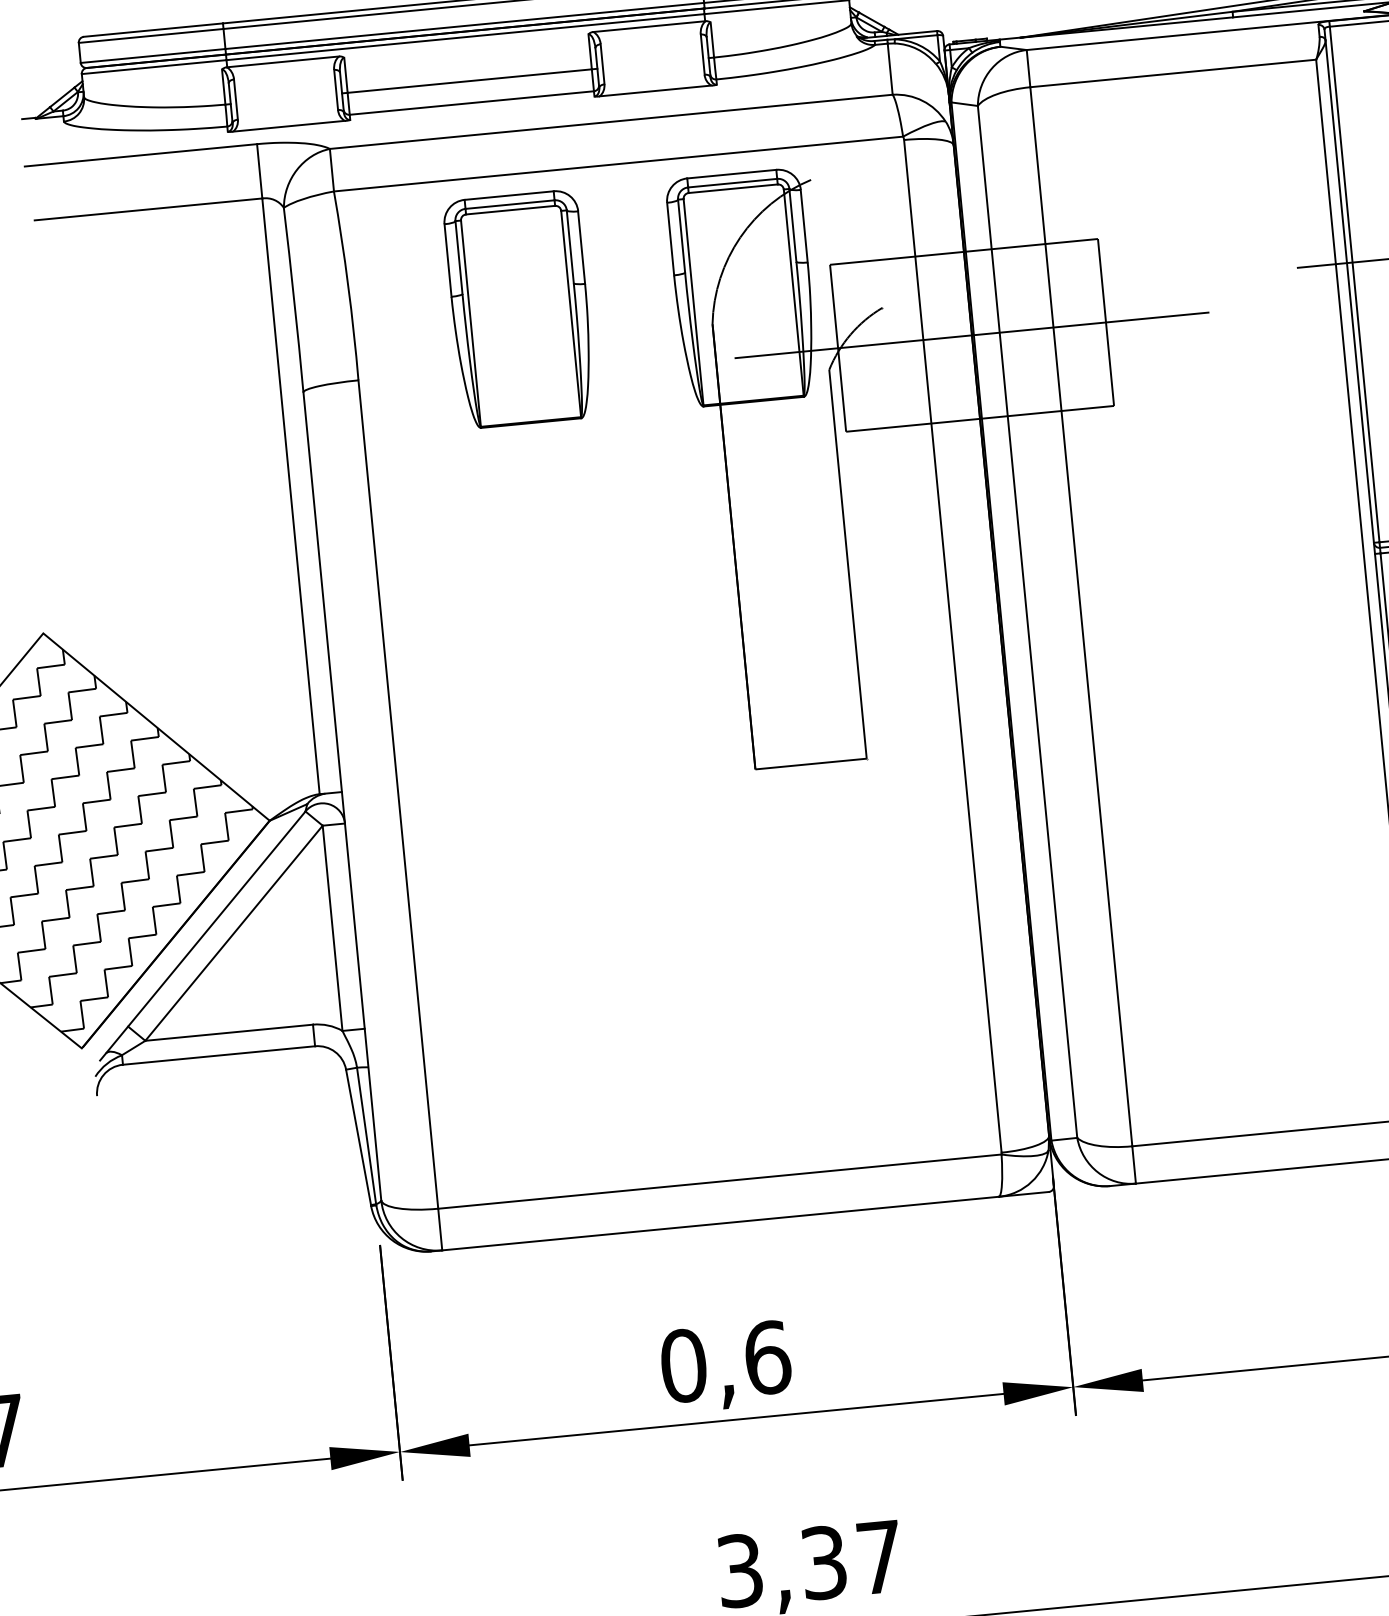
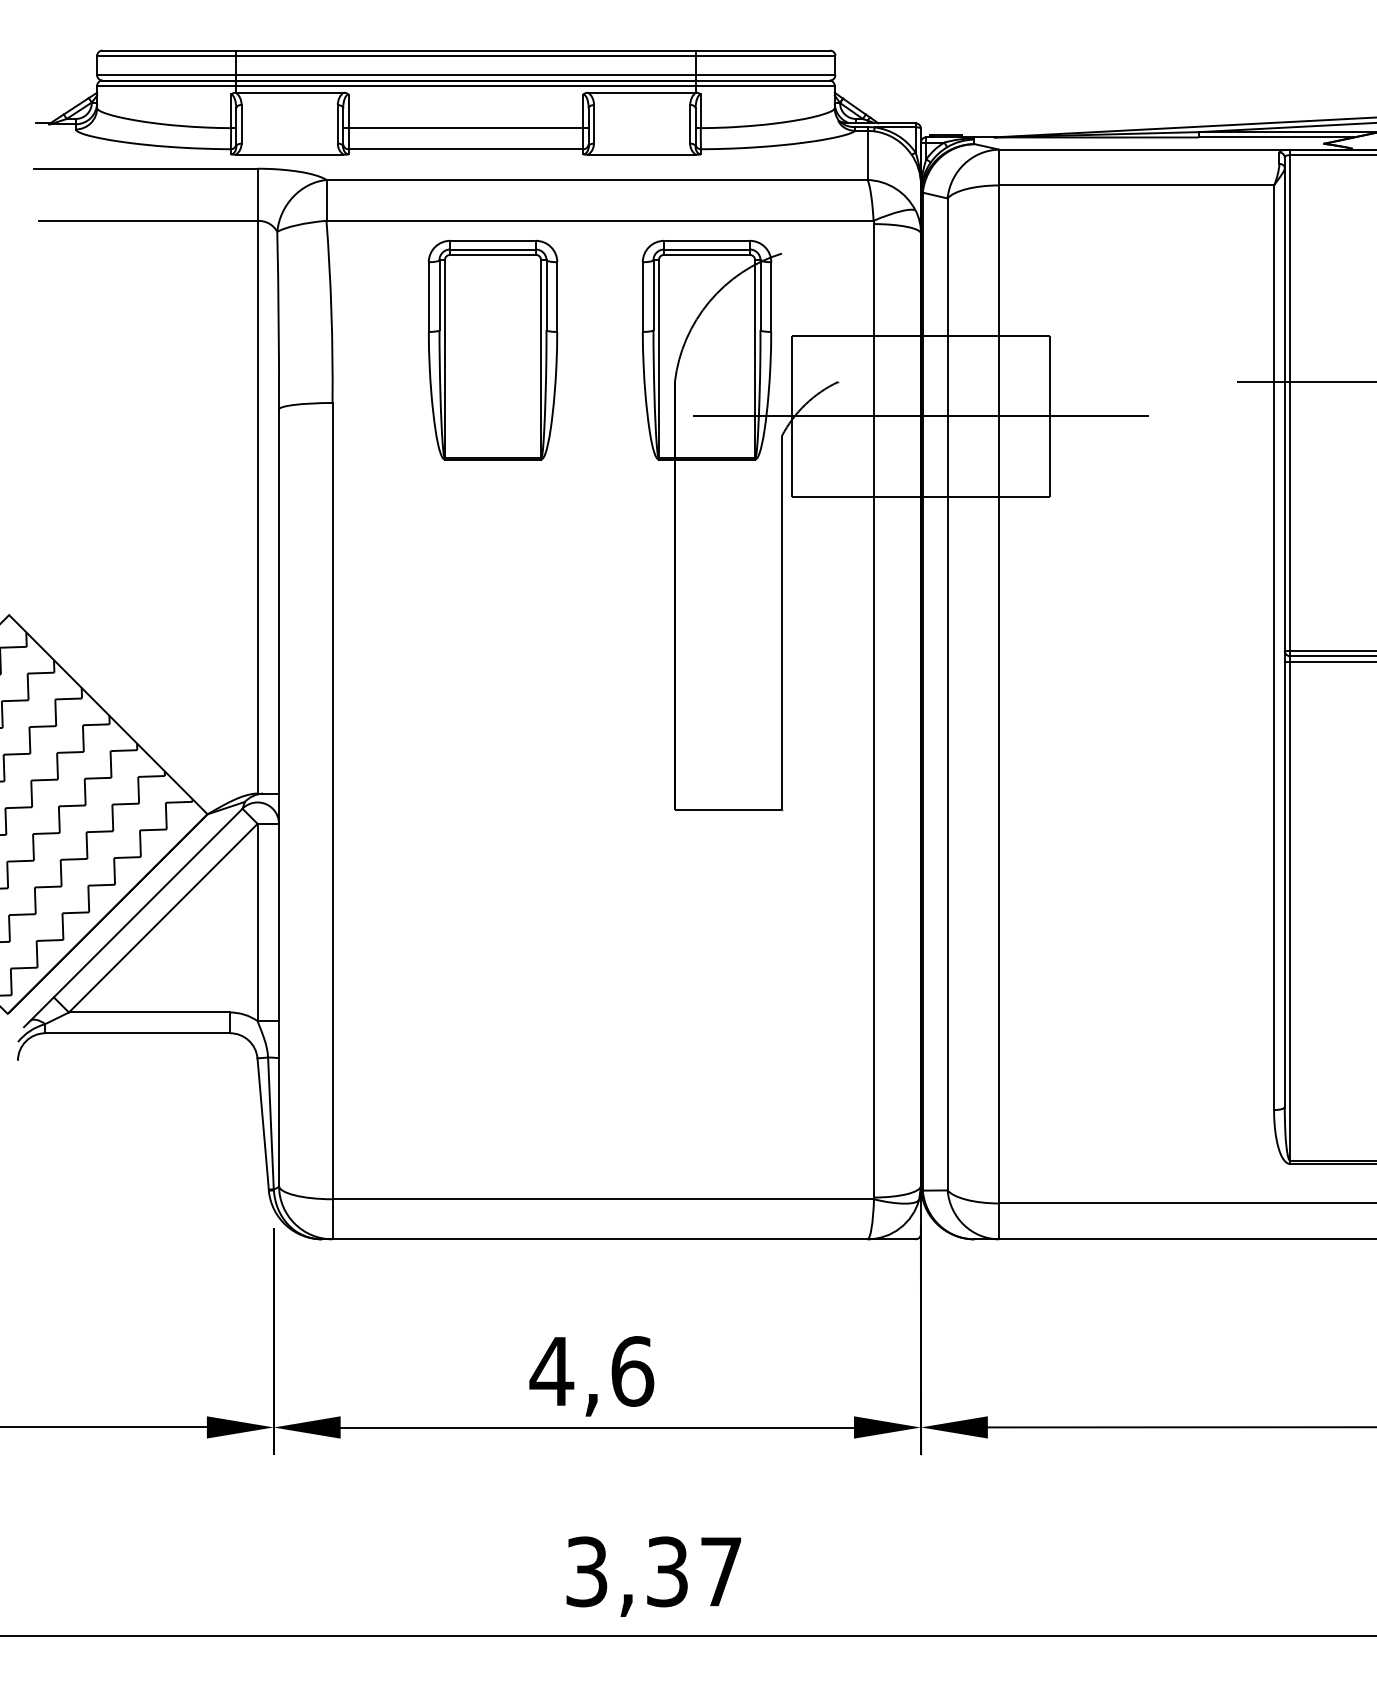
text: (683, 1365) -> (551, 1371), 0,6 -> 4,6

